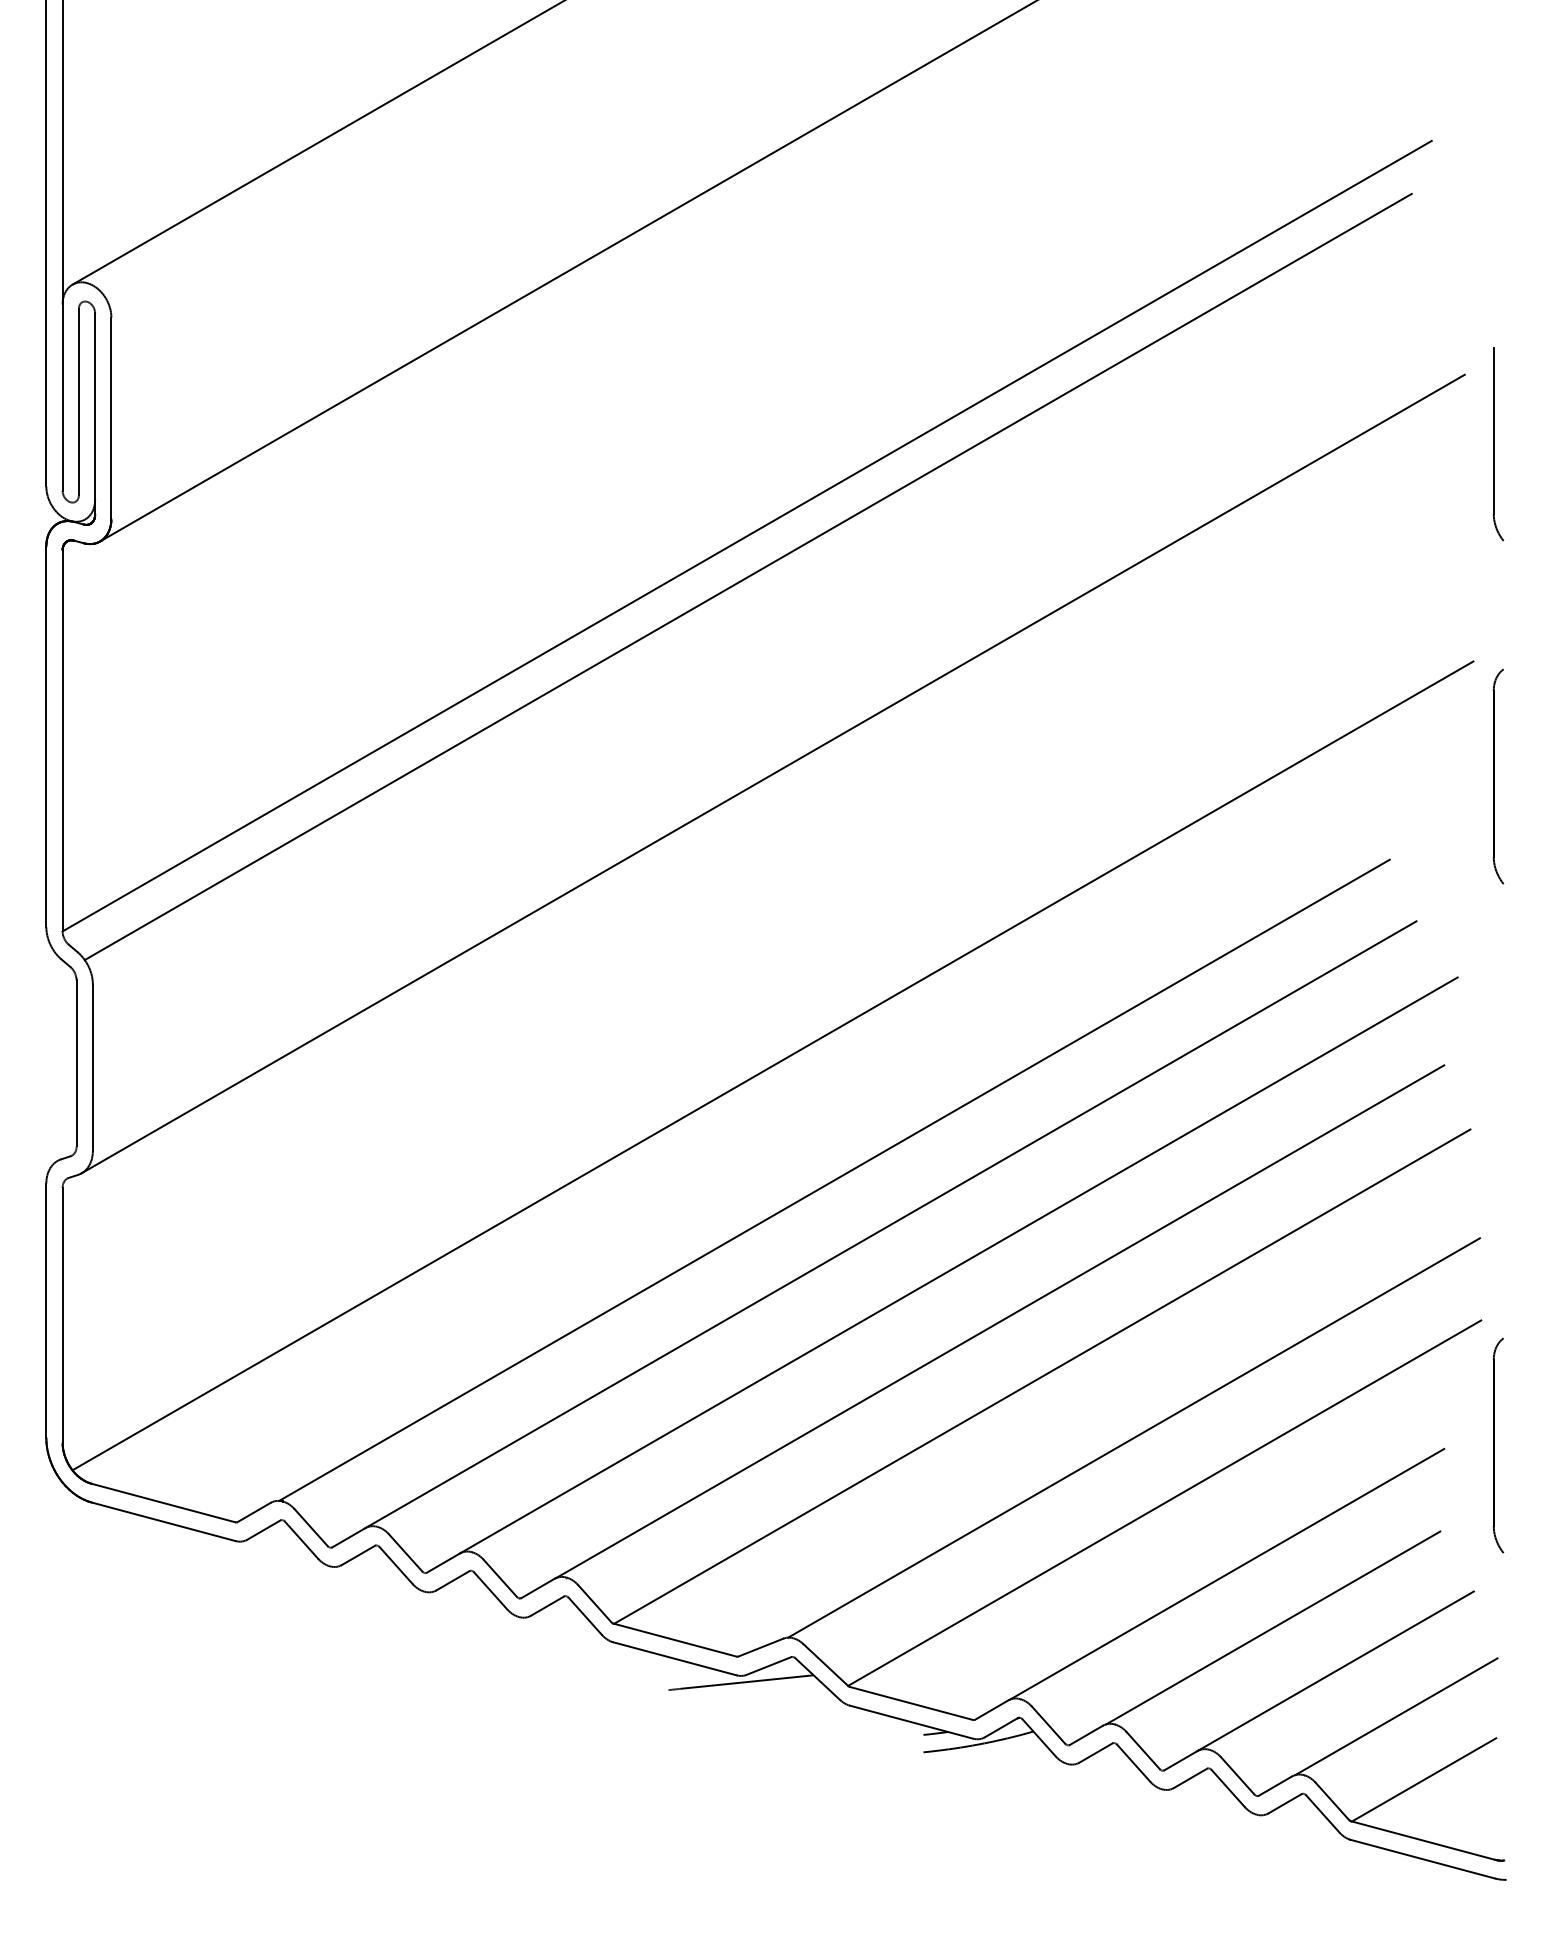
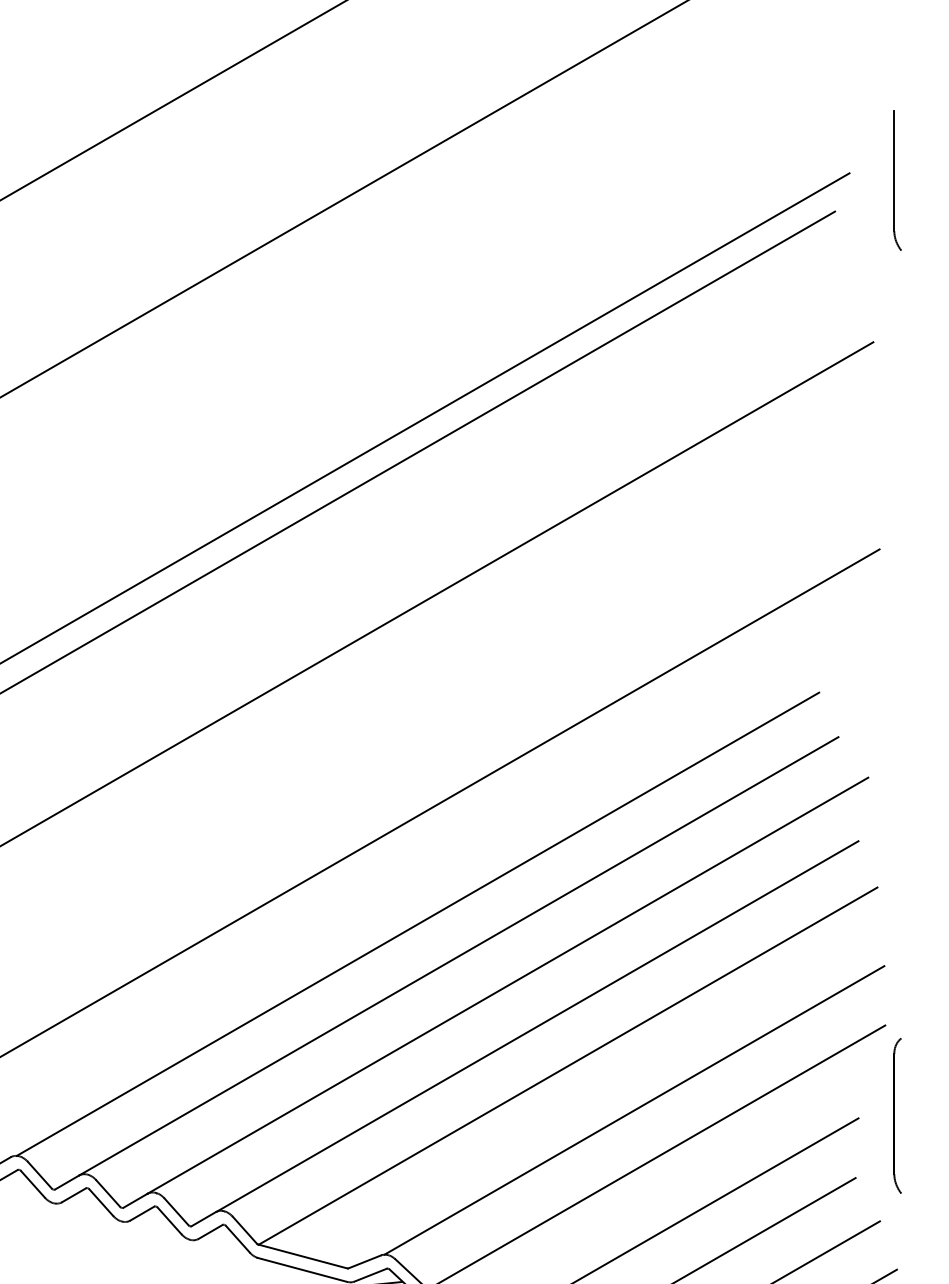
part: (1498, 444) -> (897, 180), moved
part: (1498, 776) -> (897, 632), removed

